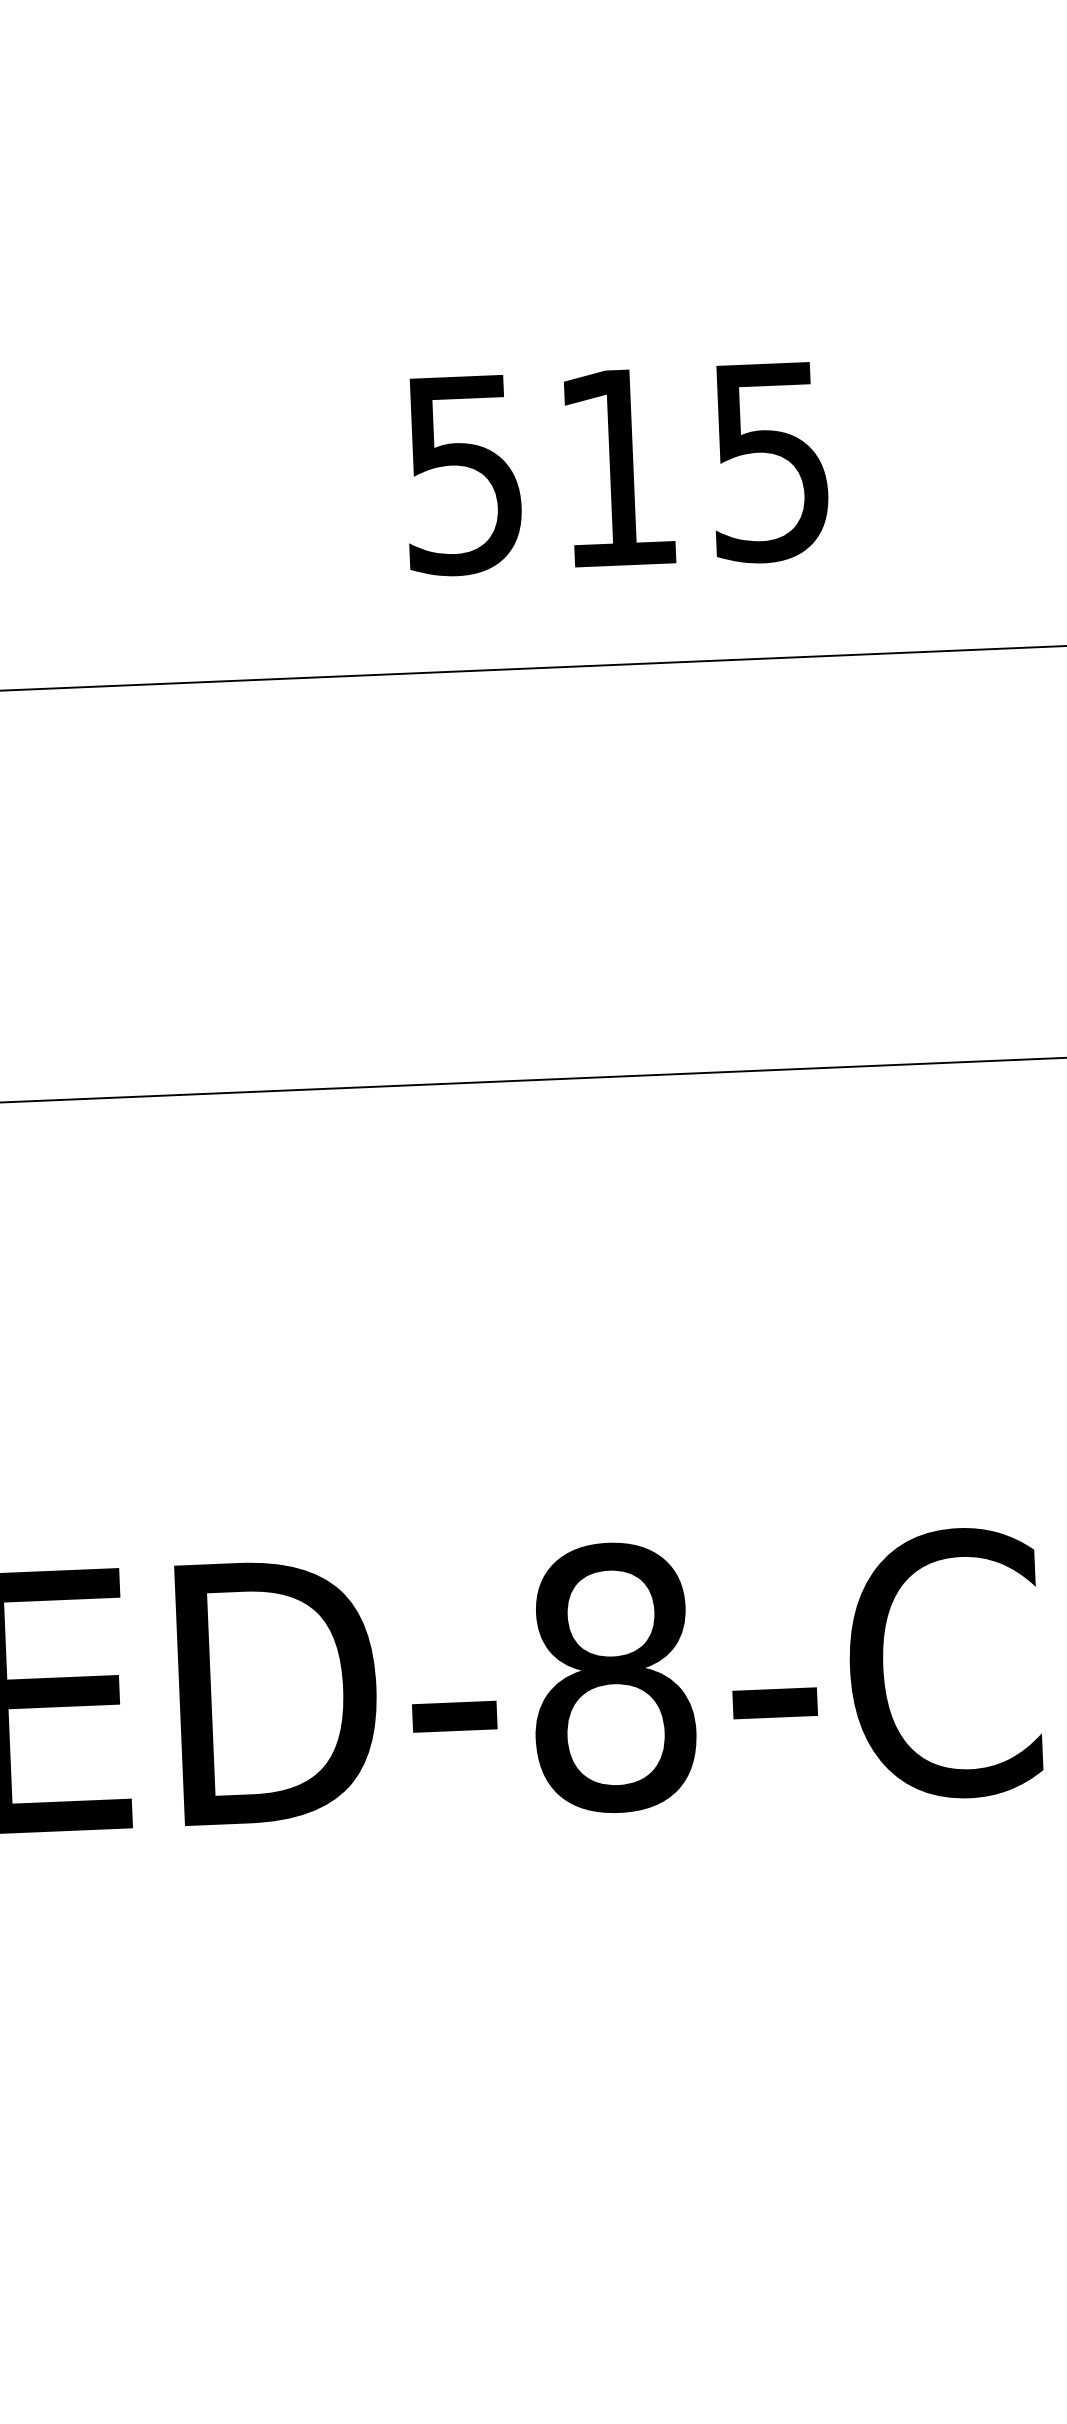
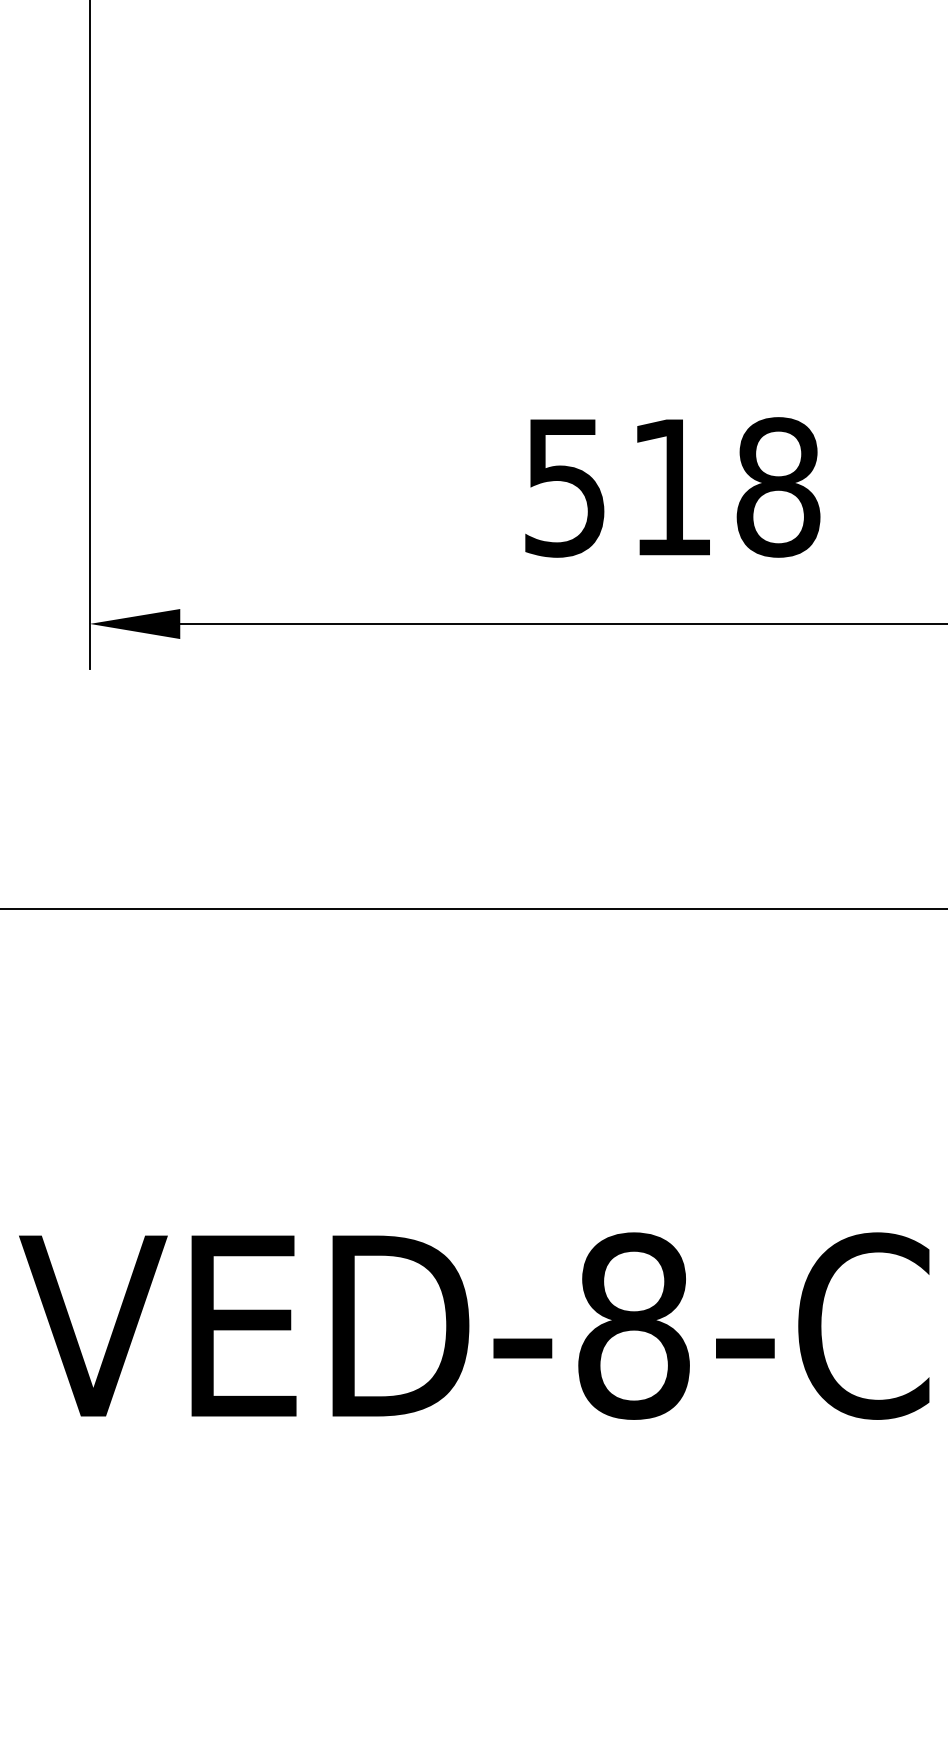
text: (770, 461) -> (778, 487), 515 -> 518

